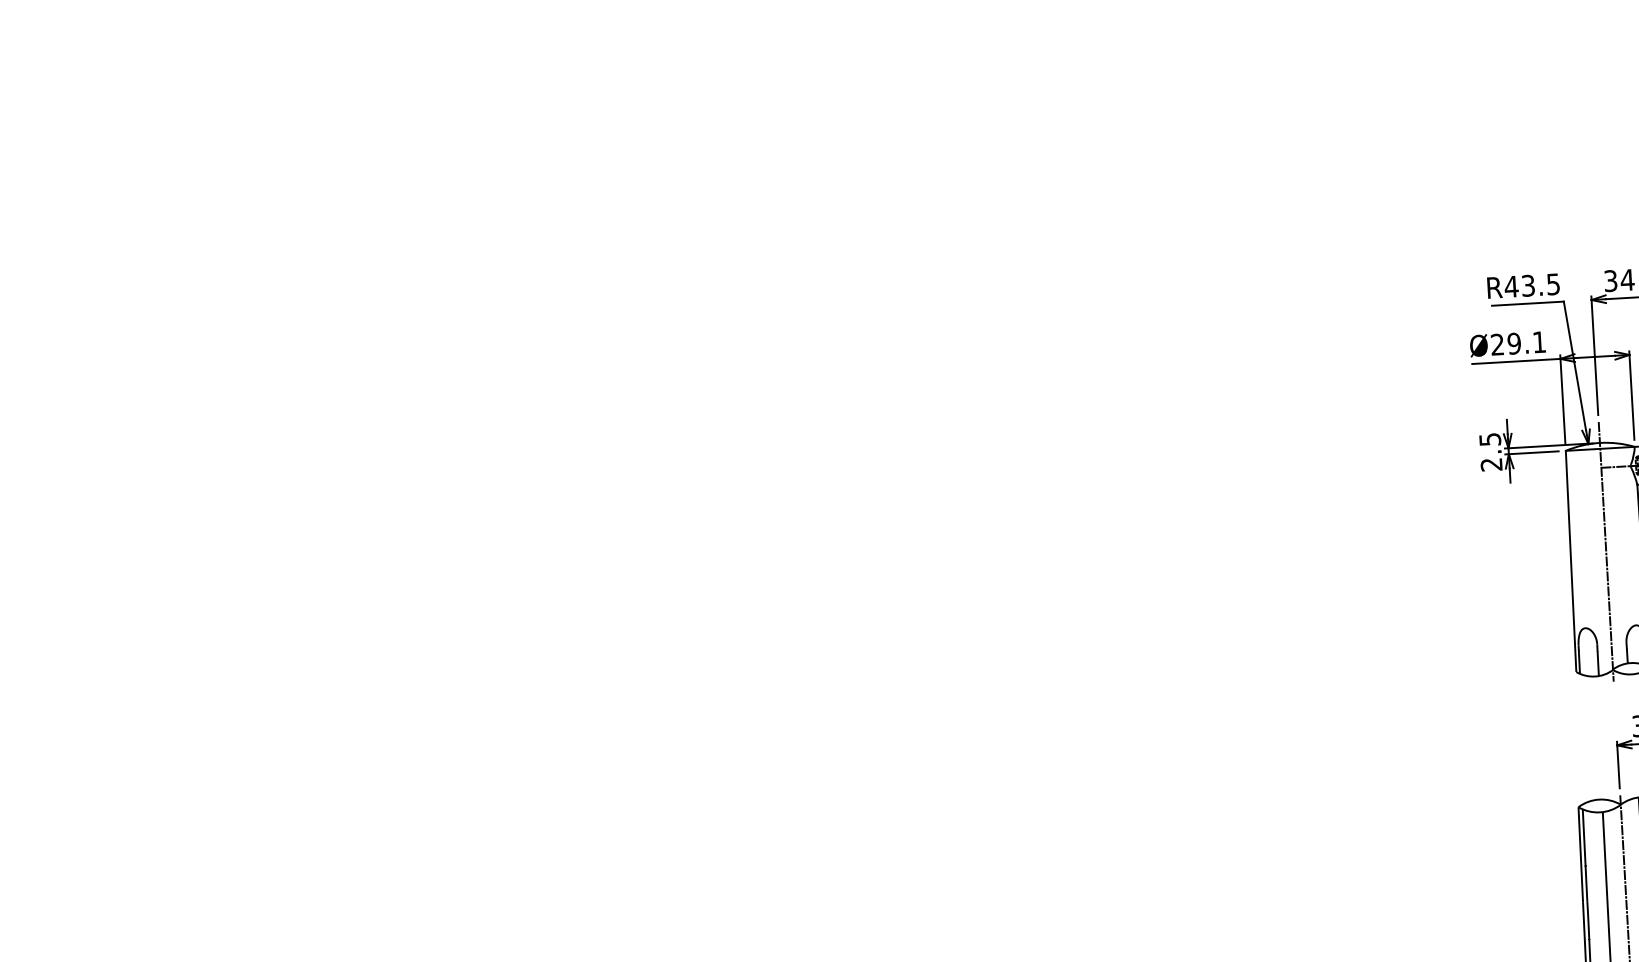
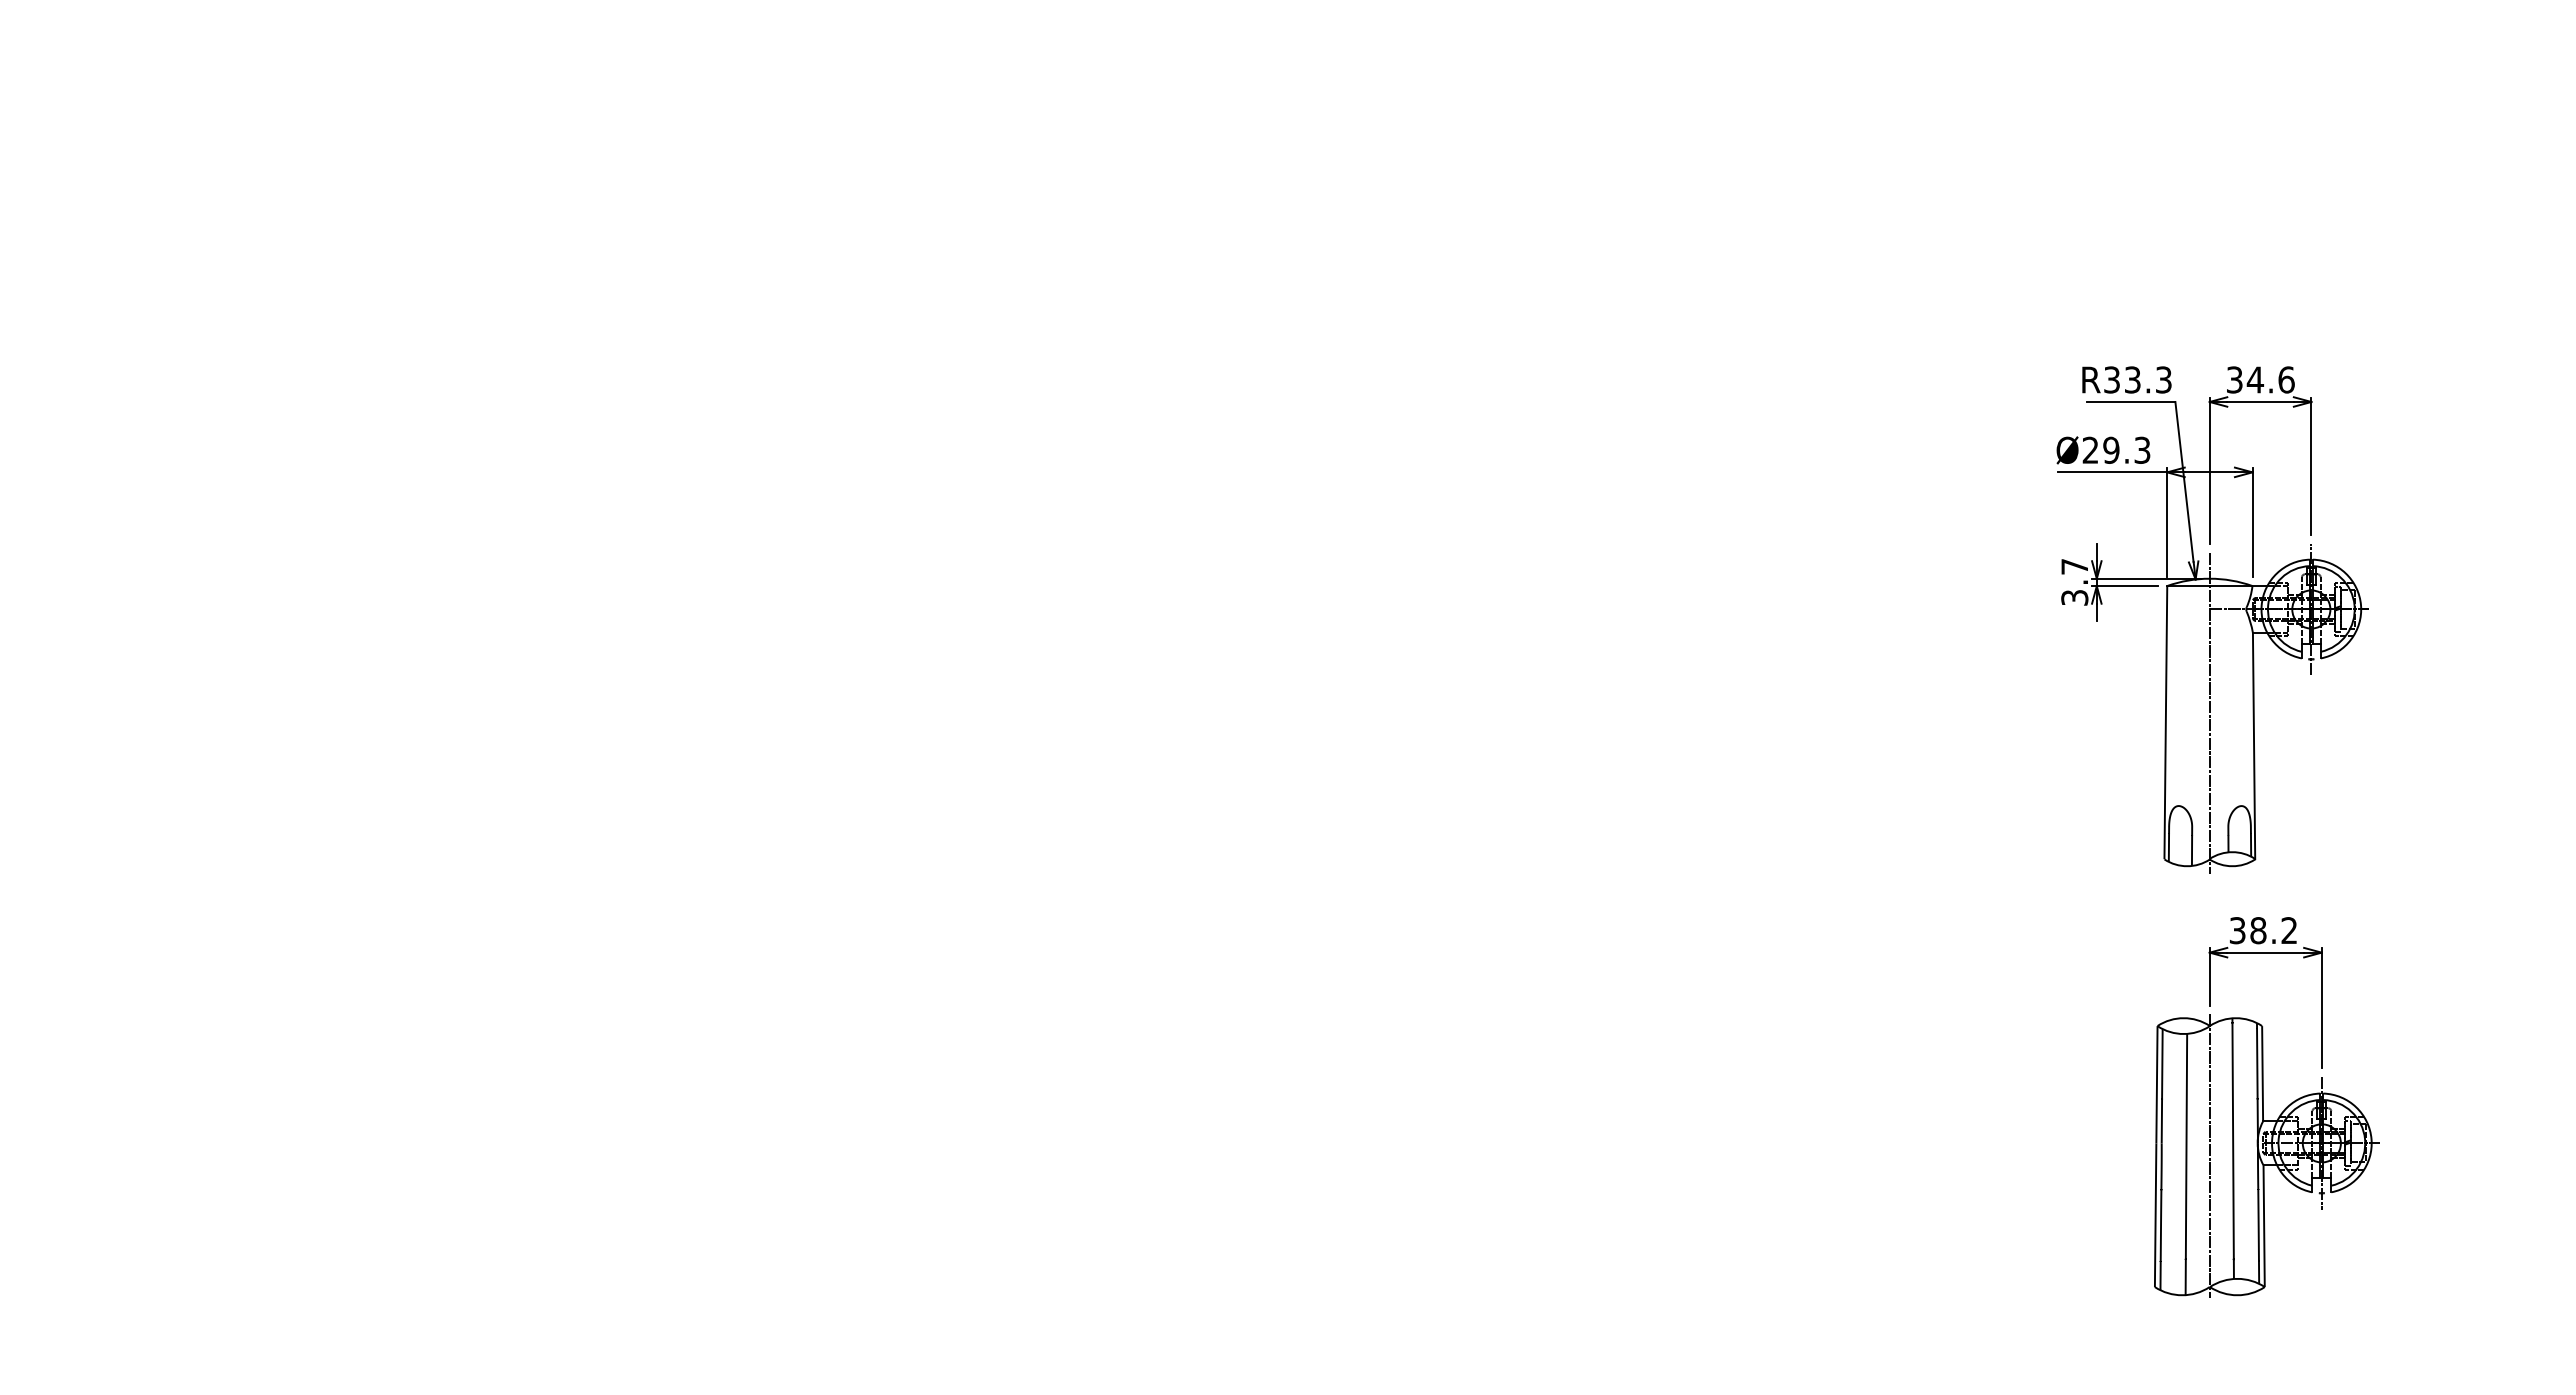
text: (1532, 285) -> (2137, 379), R43.5 -> R33.3
text: (1539, 341) -> (2142, 449), Ø29.1 -> Ø29.3
text: (1490, 452) -> (2074, 582), 2.5 -> 3.7

